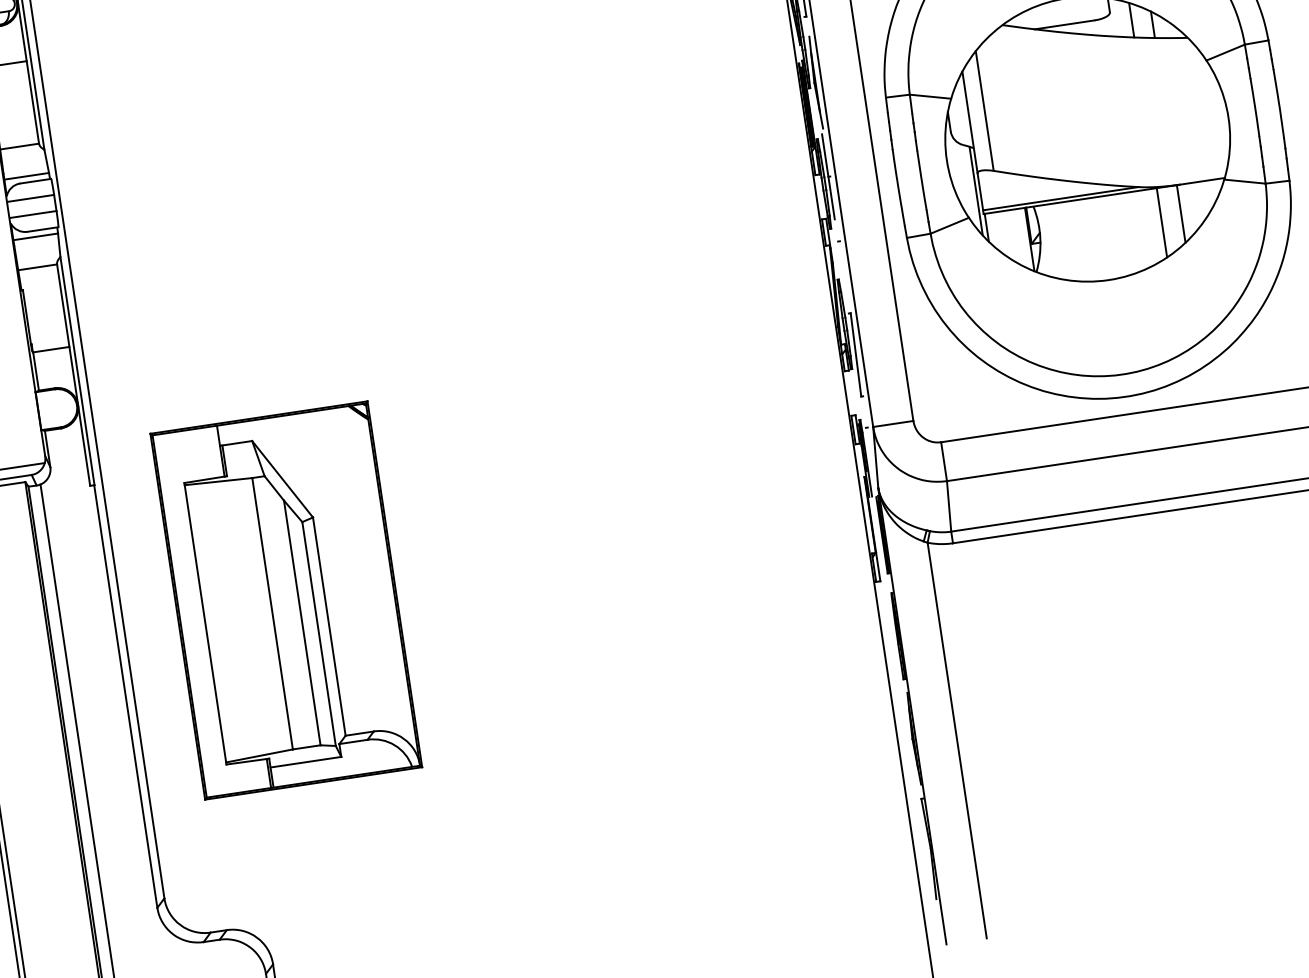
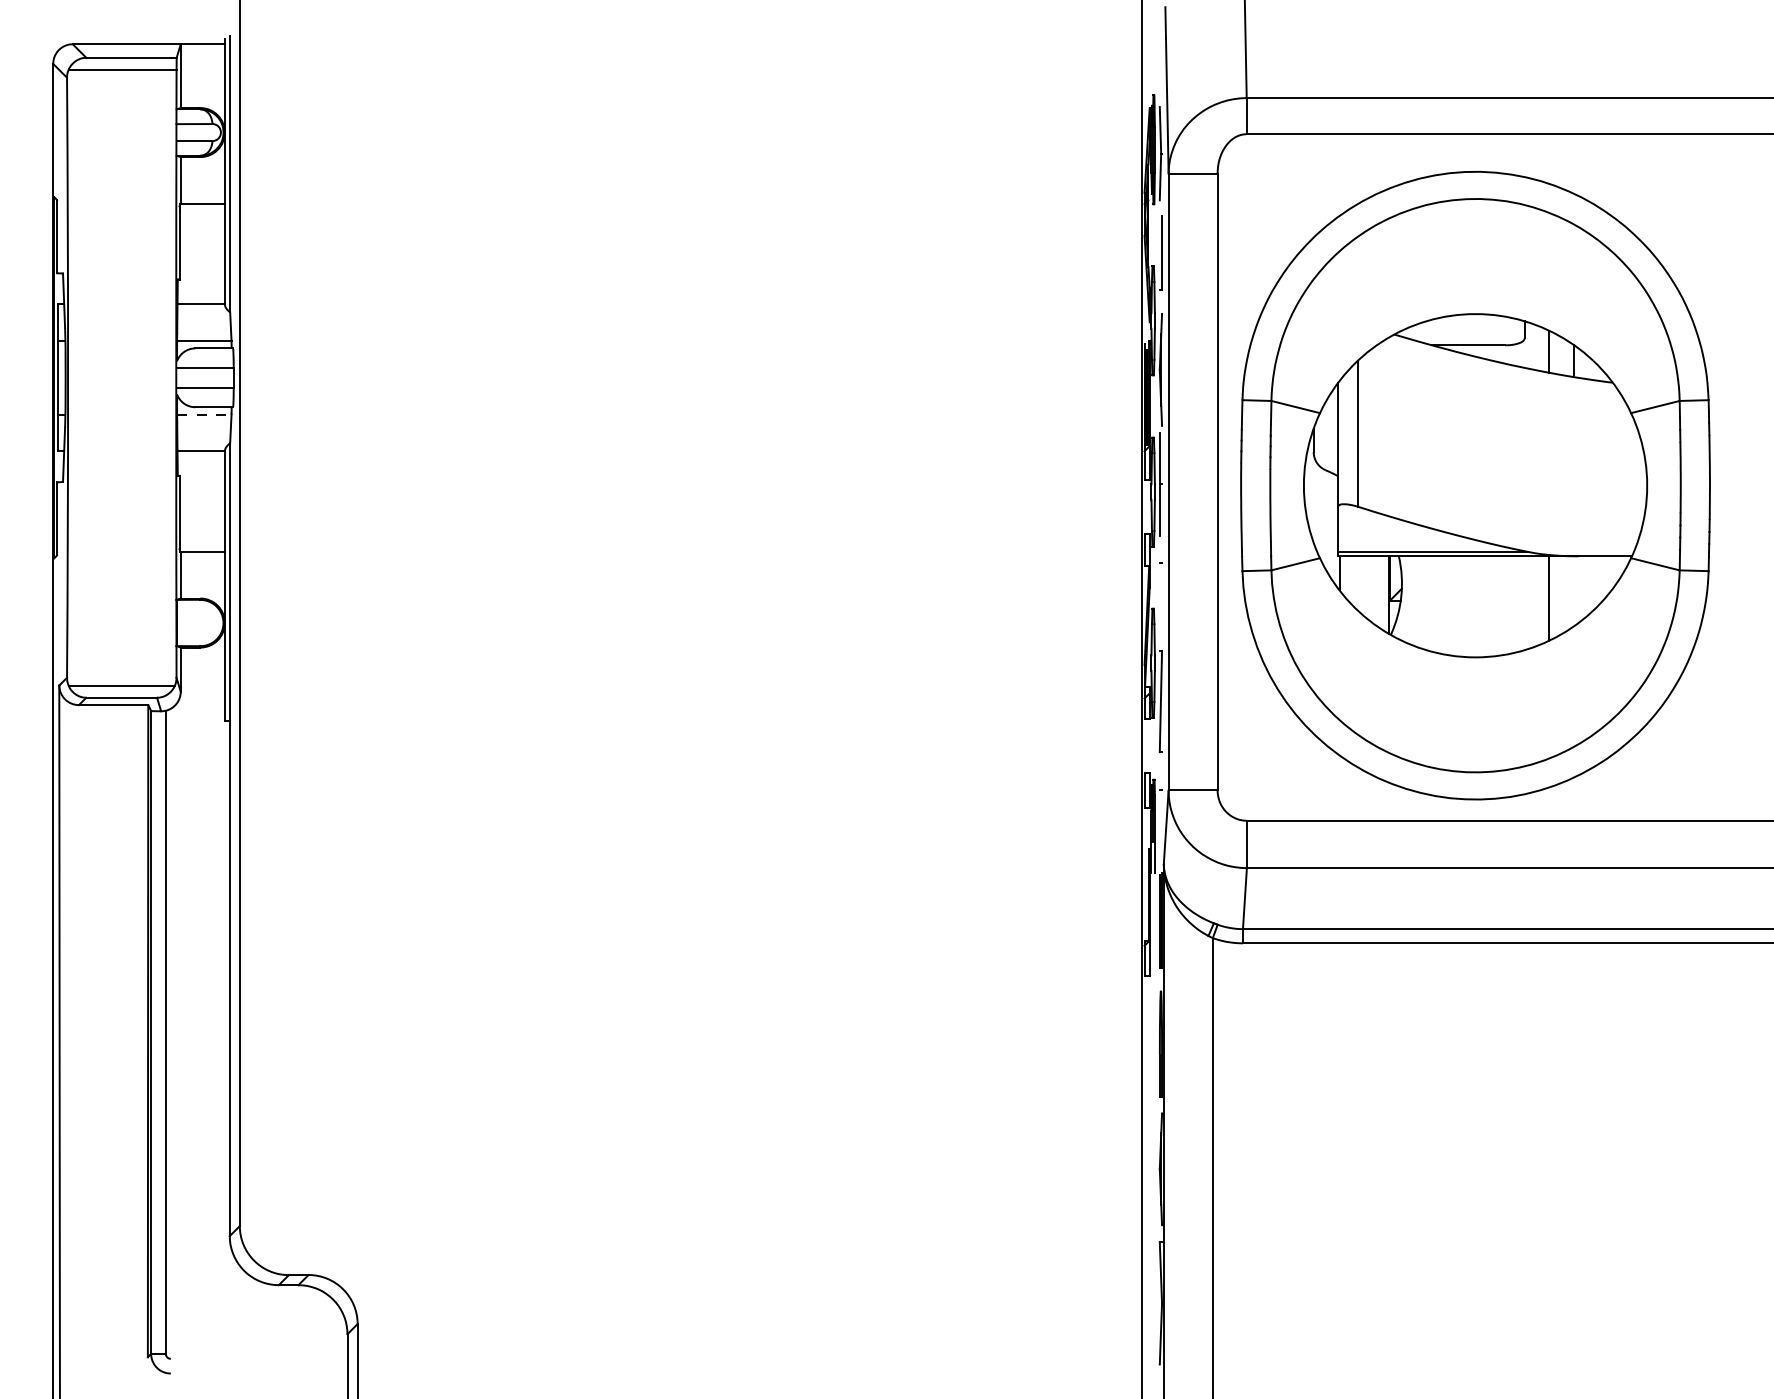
line: (976, 190) -> (1333, 527), removed
line: (1181, 214) -> (1573, 591), removed
line: (35, 236) -> (204, 414), solid -> dashed
part: (285, 600) -> (437, 892), removed

